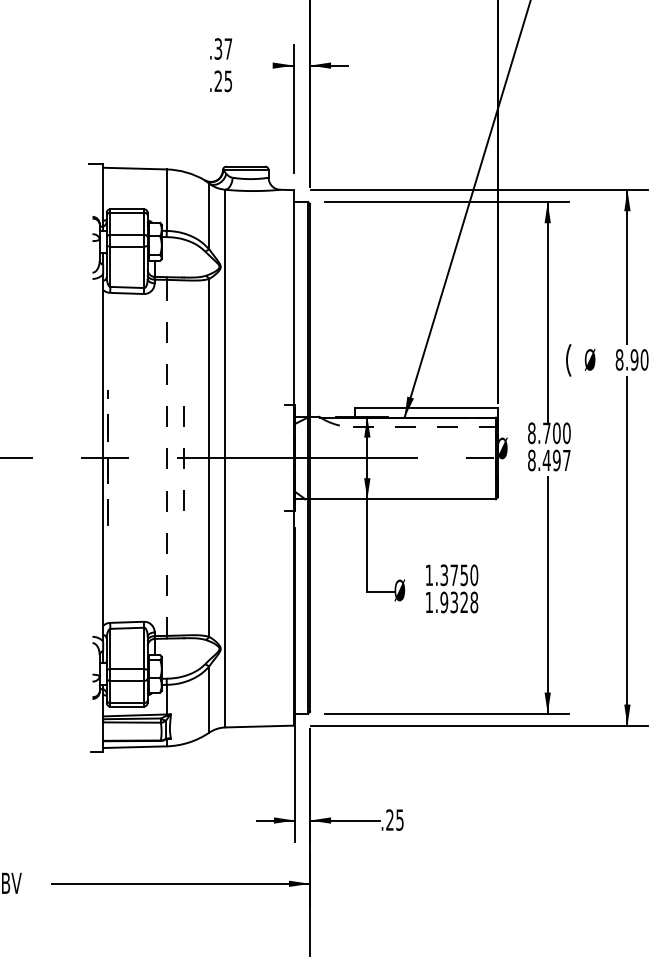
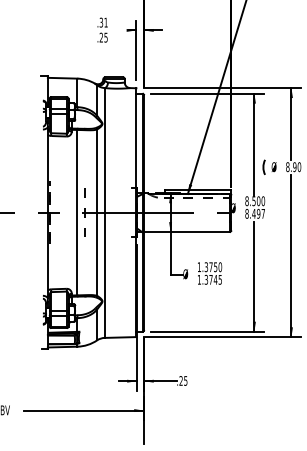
text: (227, 48) -> (105, 22), .37 -> .31
text: (545, 433) -> (253, 201), 8.700 -> 8.500
line: (166, 457) -> (77, 212), dashed -> solid
text: (459, 601) -> (213, 279), 1.9328 -> 1.3745

